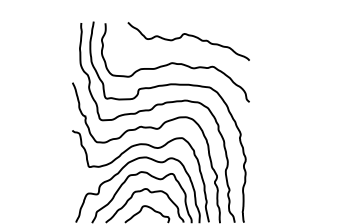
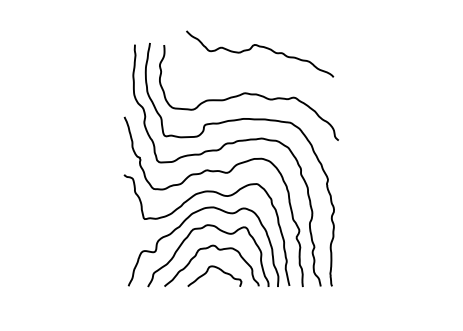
curve: (189, 36) -> (260, 47), moved

